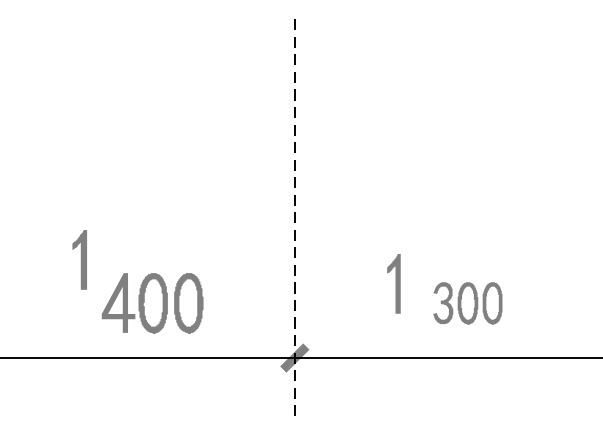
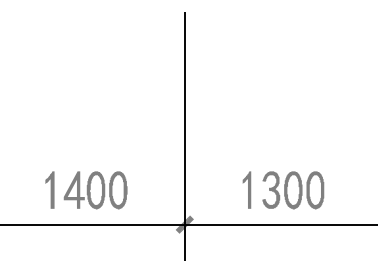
line: (294, 217) -> (184, 136), dashed -> solid
part: (79, 258) -> (49, 189), moved
part: (393, 282) -> (246, 189), moved
part: (468, 303) -> (293, 190), size x1.43

